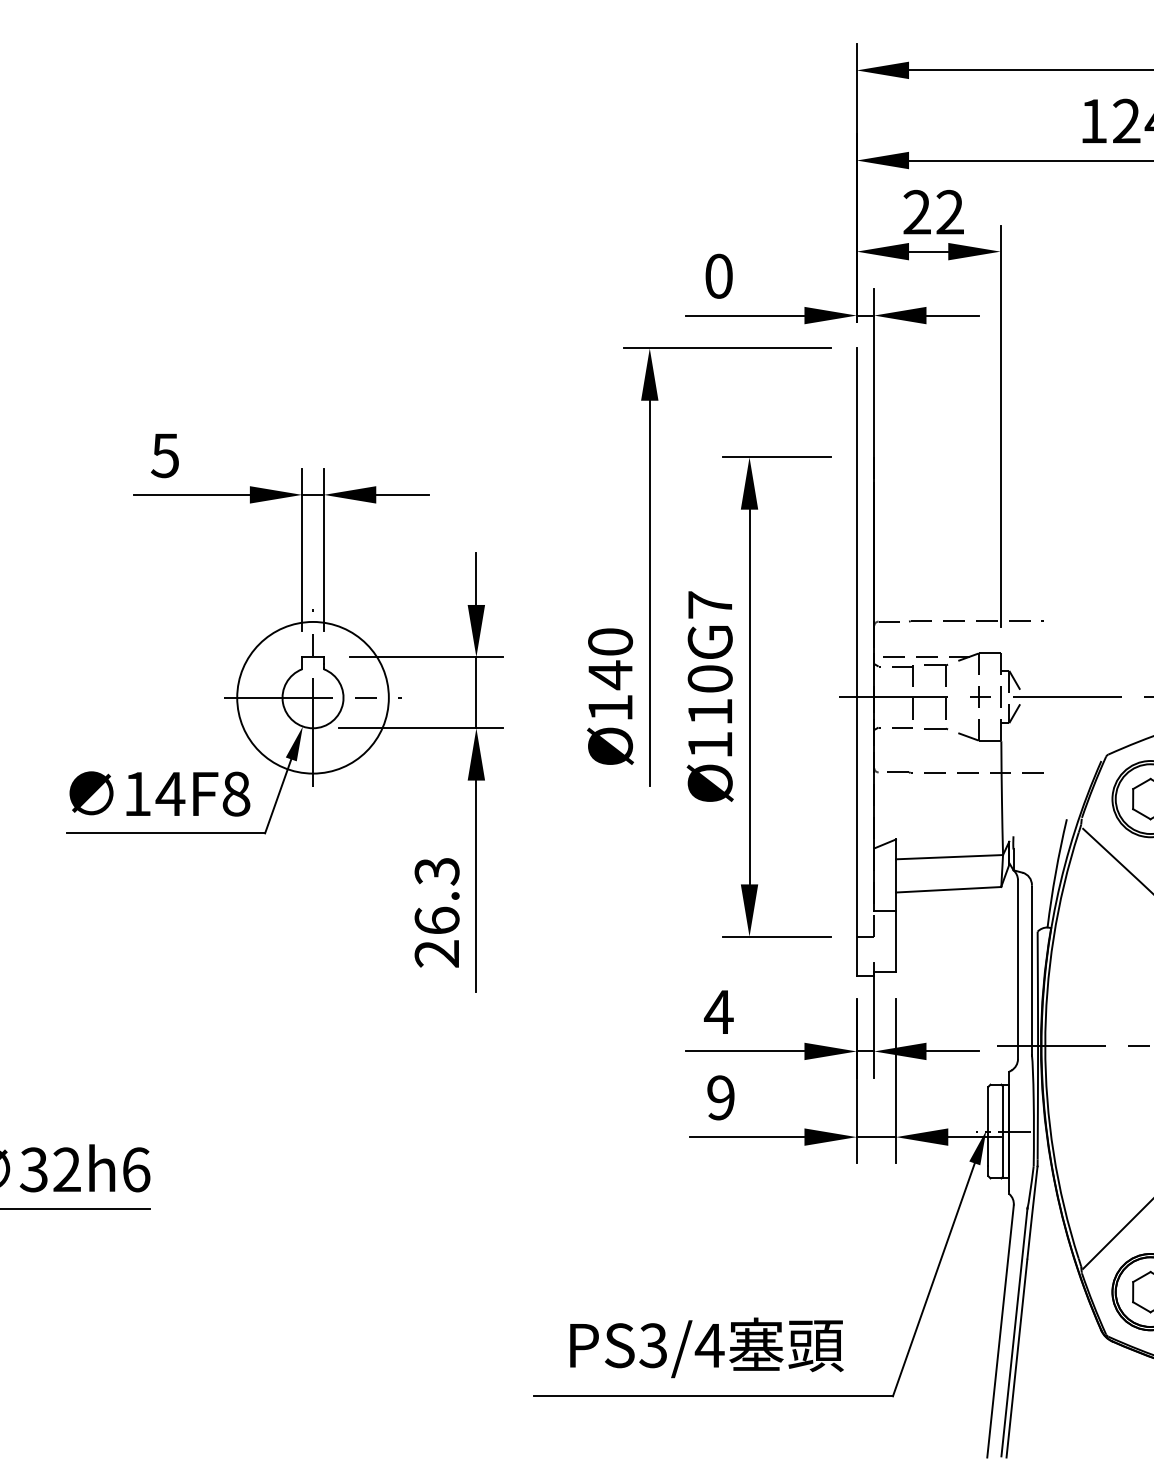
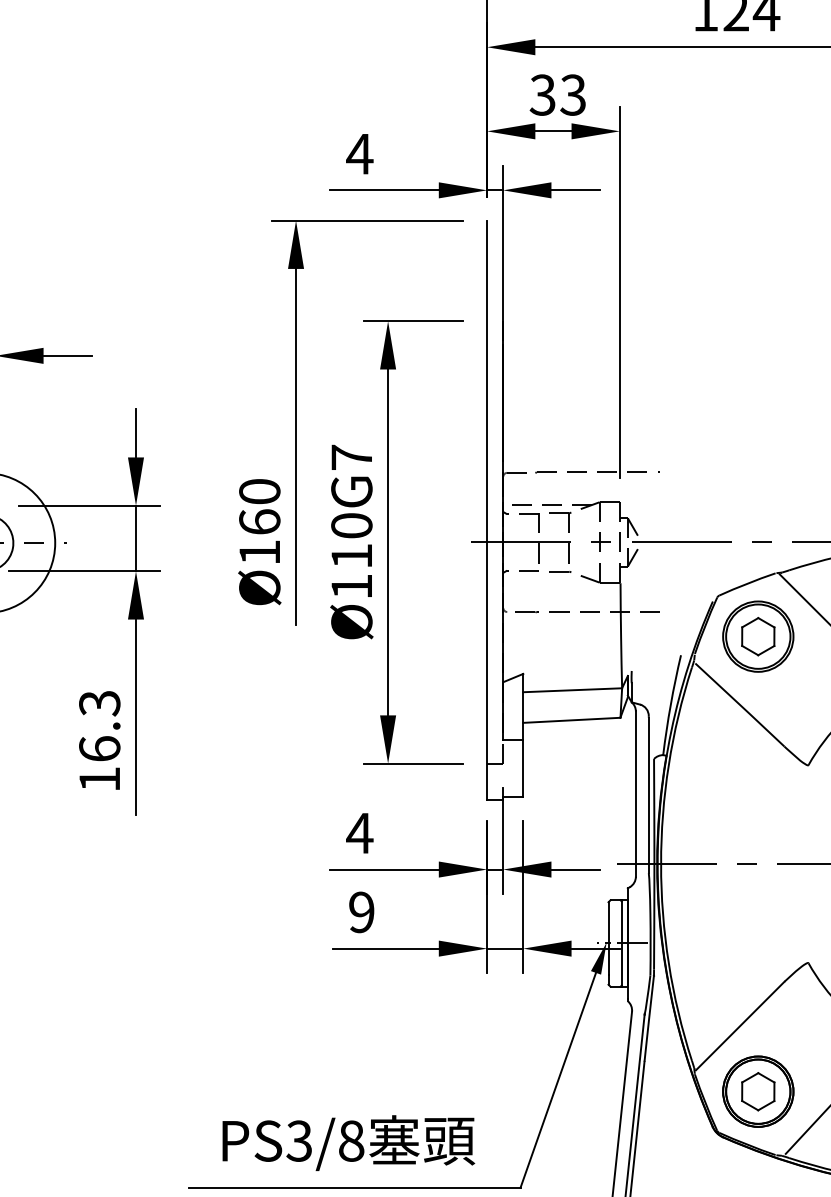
text: (933, 212) -> (557, 95), 22 -> 33
text: (718, 275) -> (359, 153), 0 -> 4
text: (610, 675) -> (259, 522), Ø140 -> Ø160
text: (436, 953) -> (99, 779), 26.3 -> 16.3
text: (709, 1345) -> (351, 1140), PS3/4 -> PS3/8

